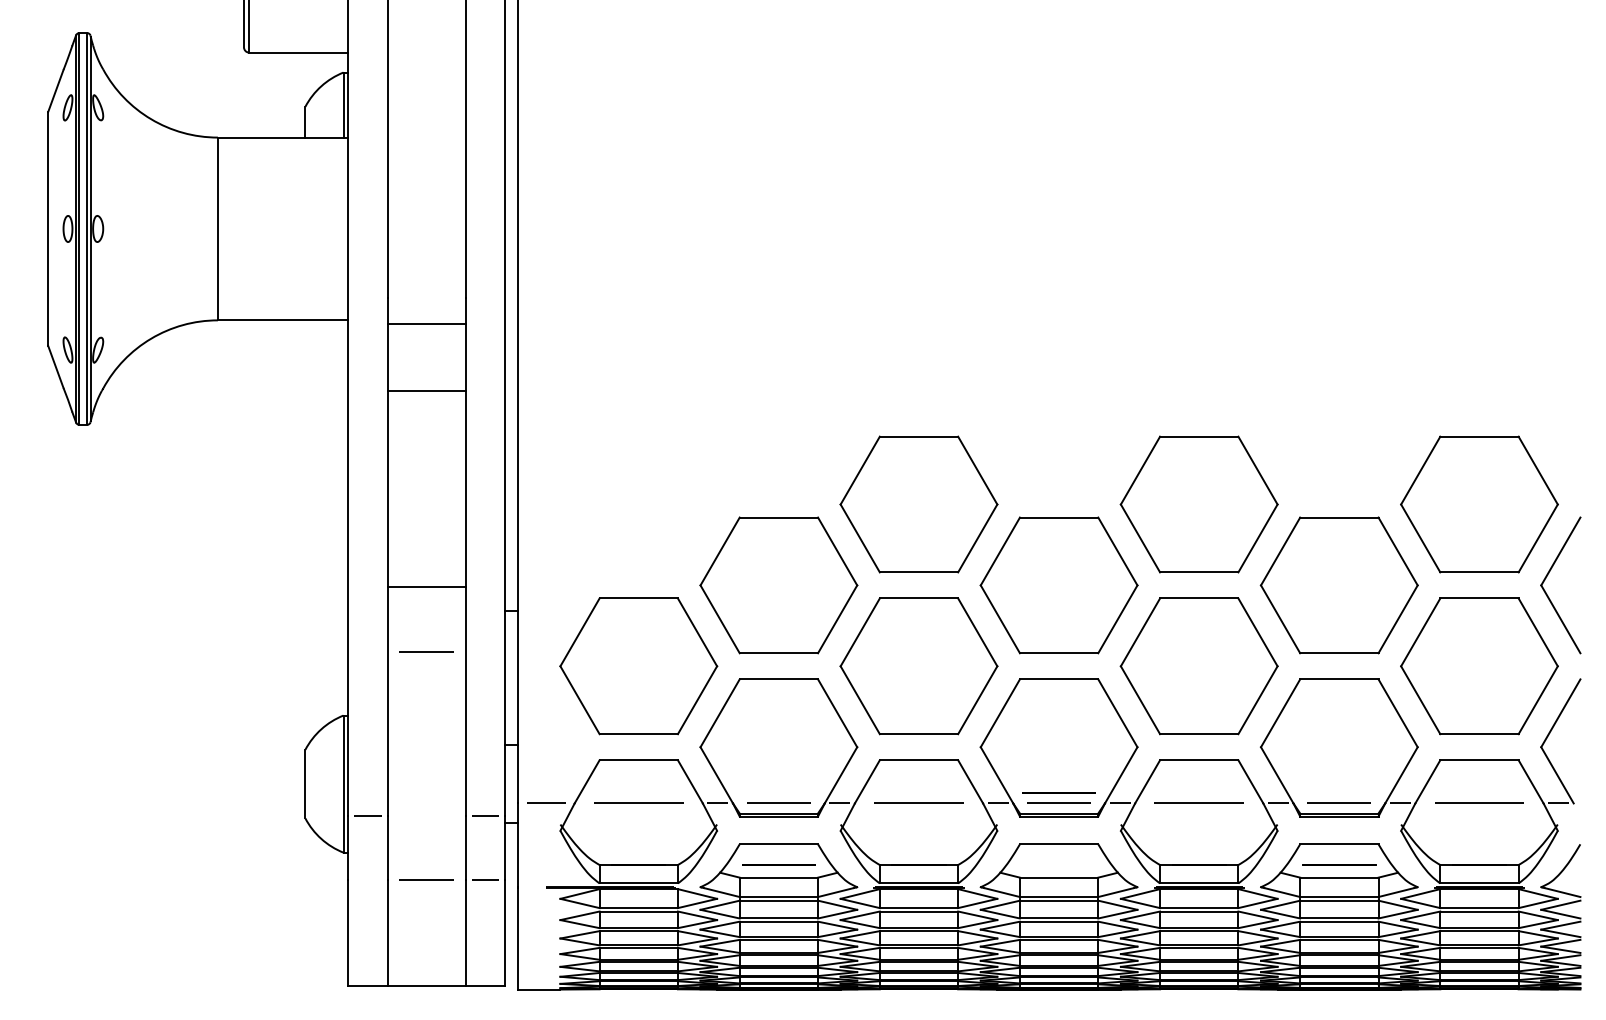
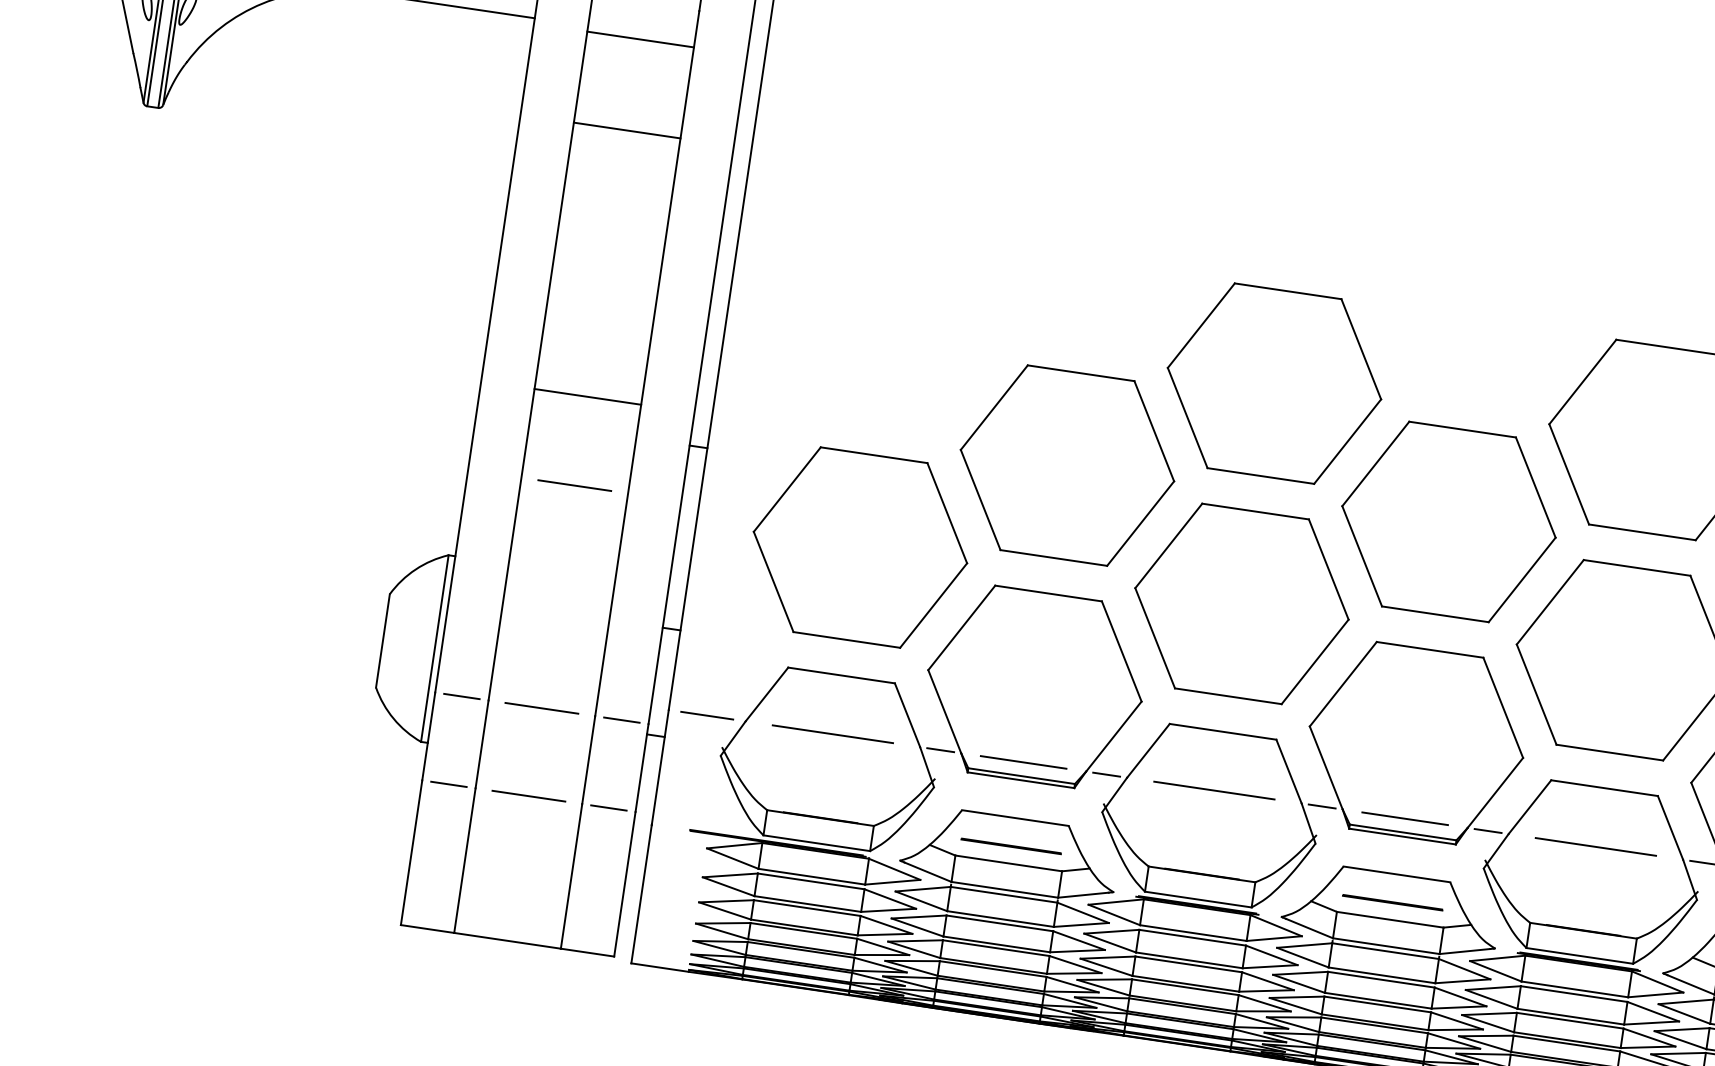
line: (1058, 792) -> (1392, 901), moved
line: (426, 815) -> (541, 707), added
line: (367, 880) -> (448, 784), added

